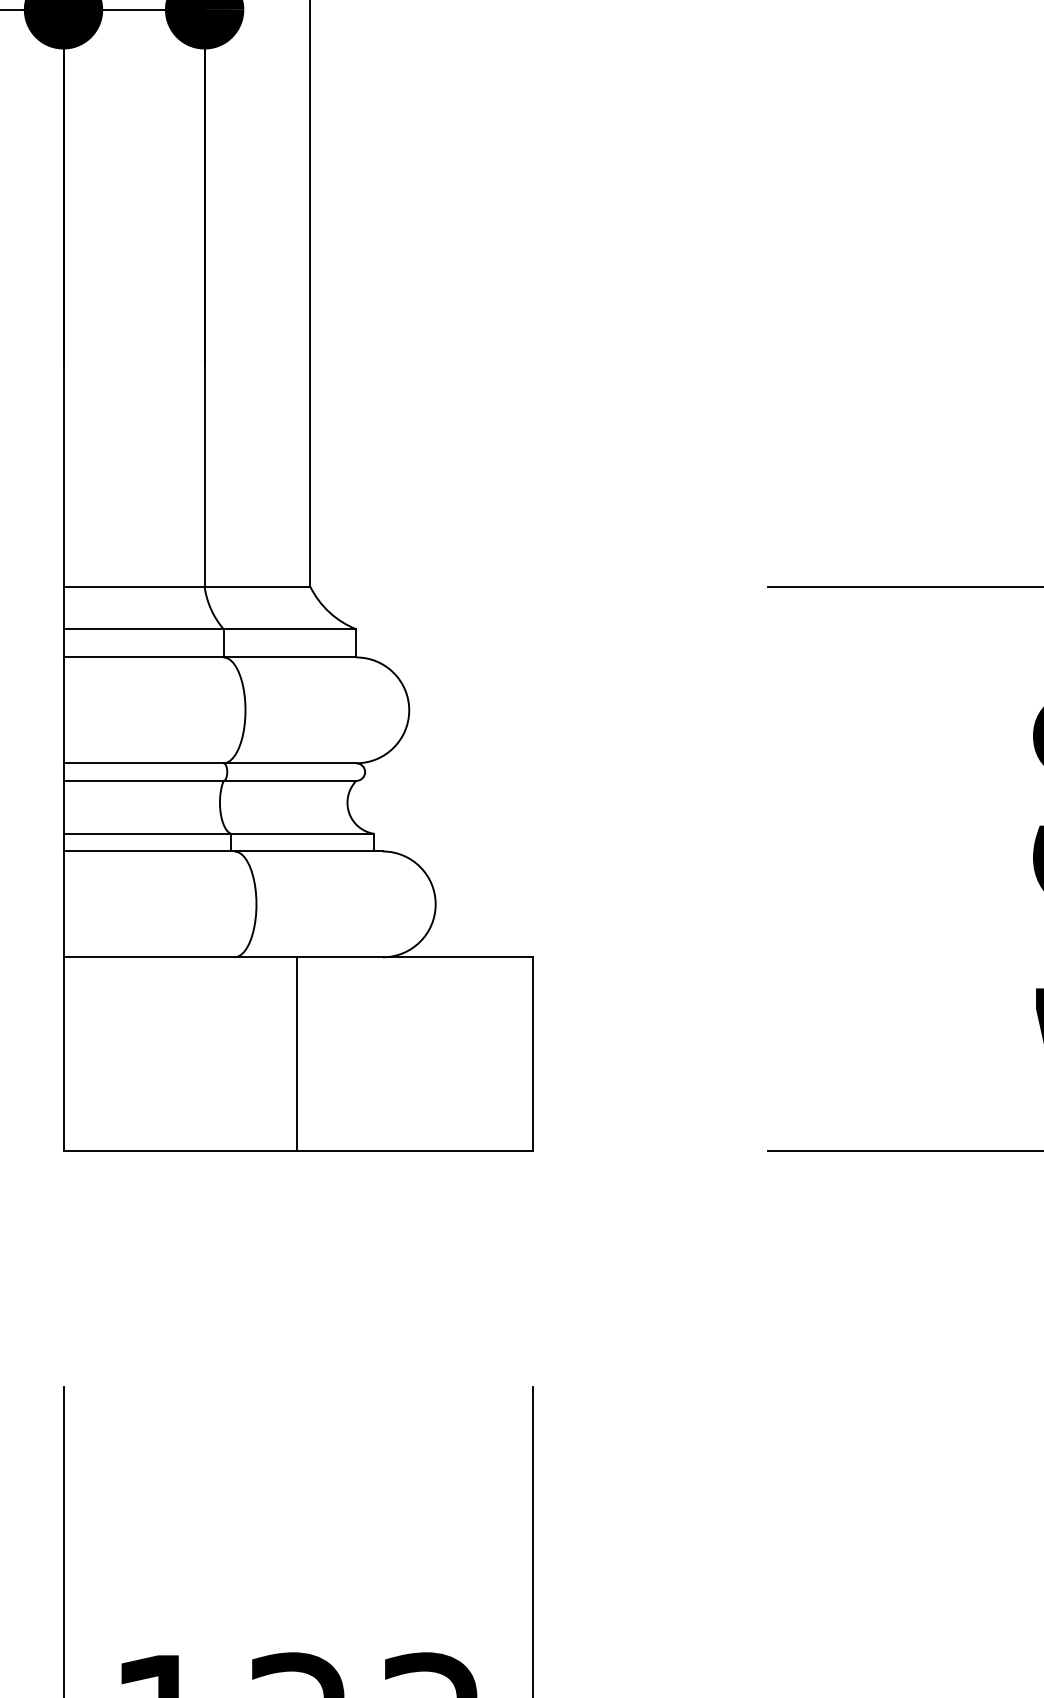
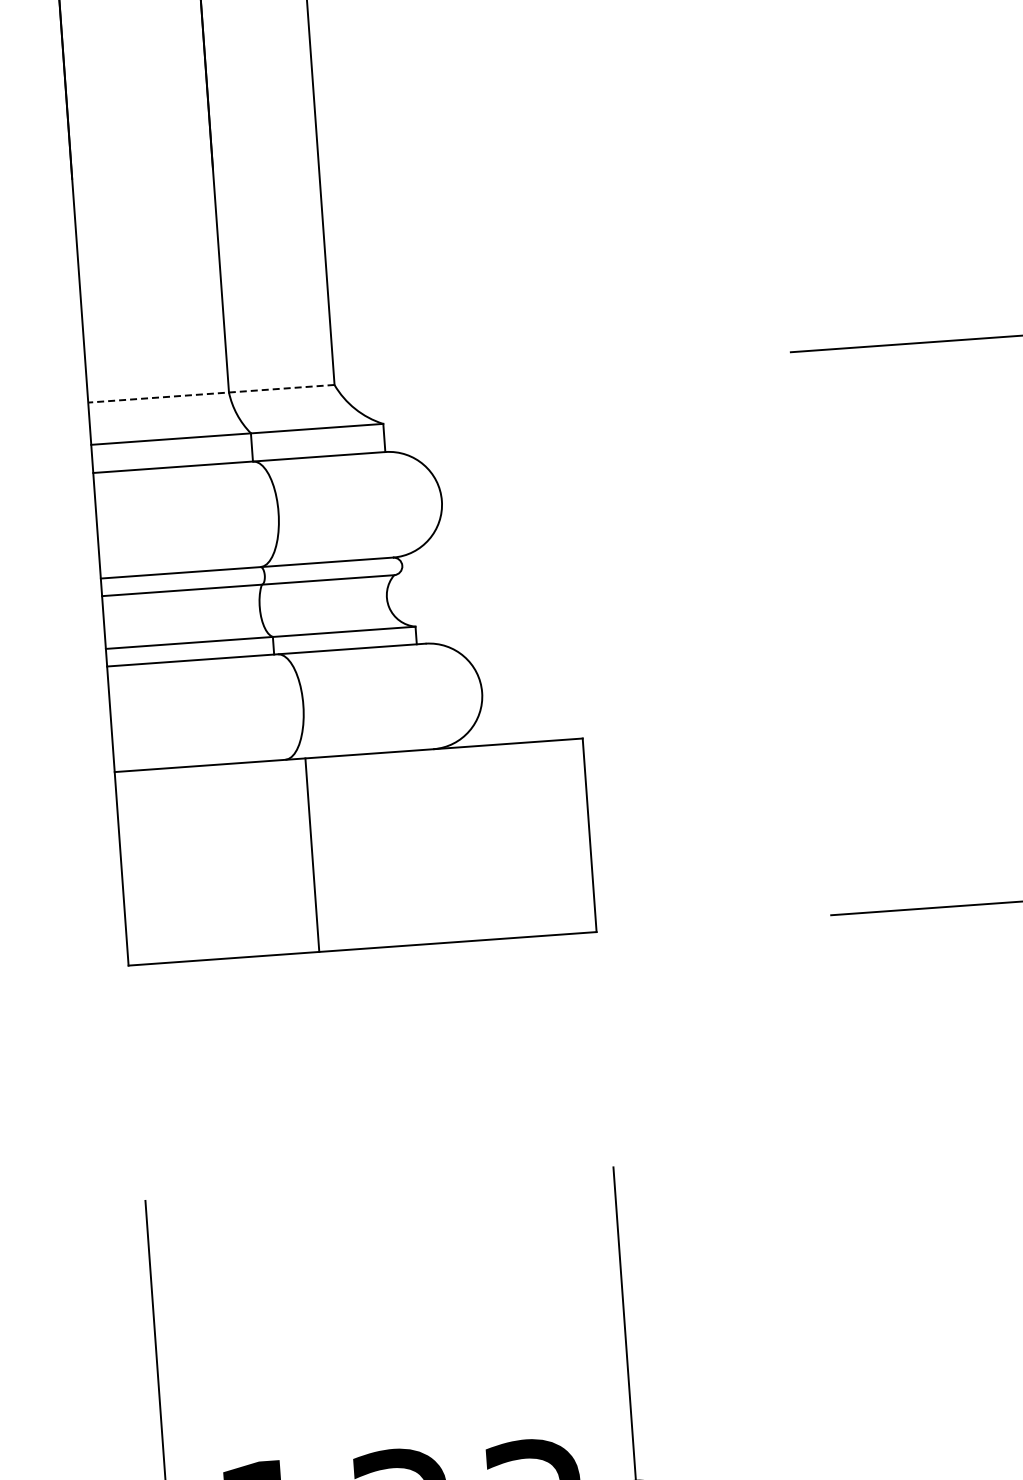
line: (186, 586) -> (210, 393), solid -> dashed
line: (296, 1054) -> (312, 855), moved

